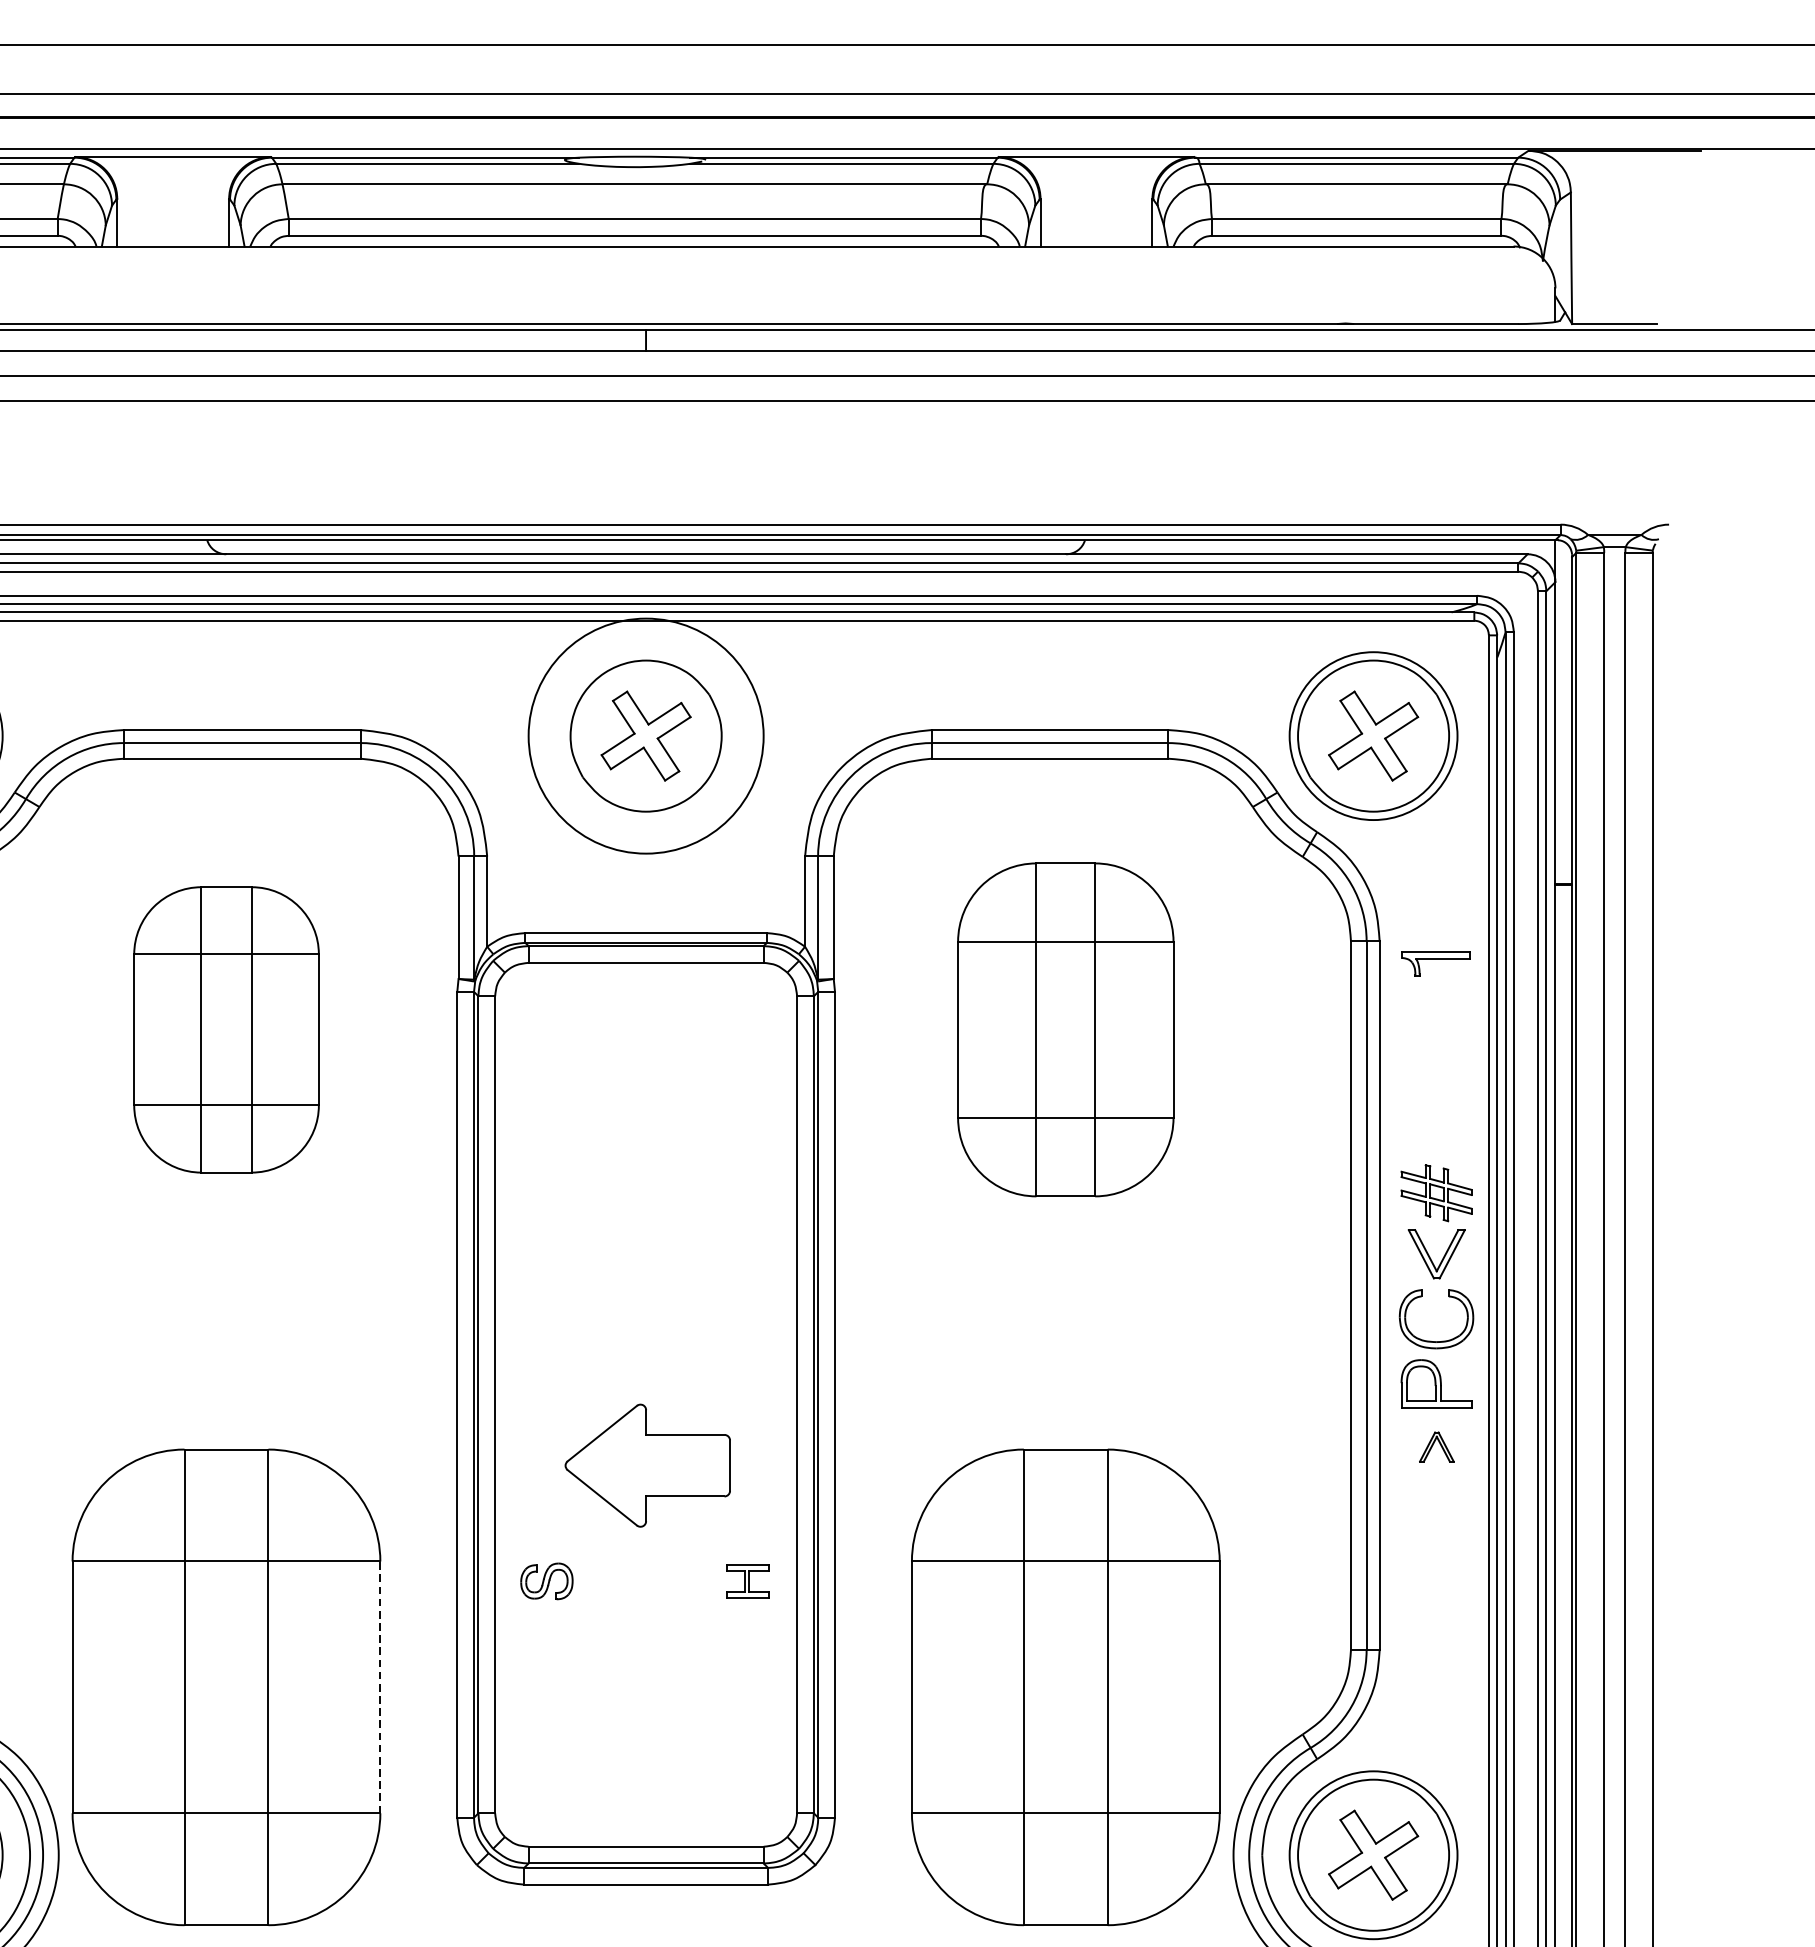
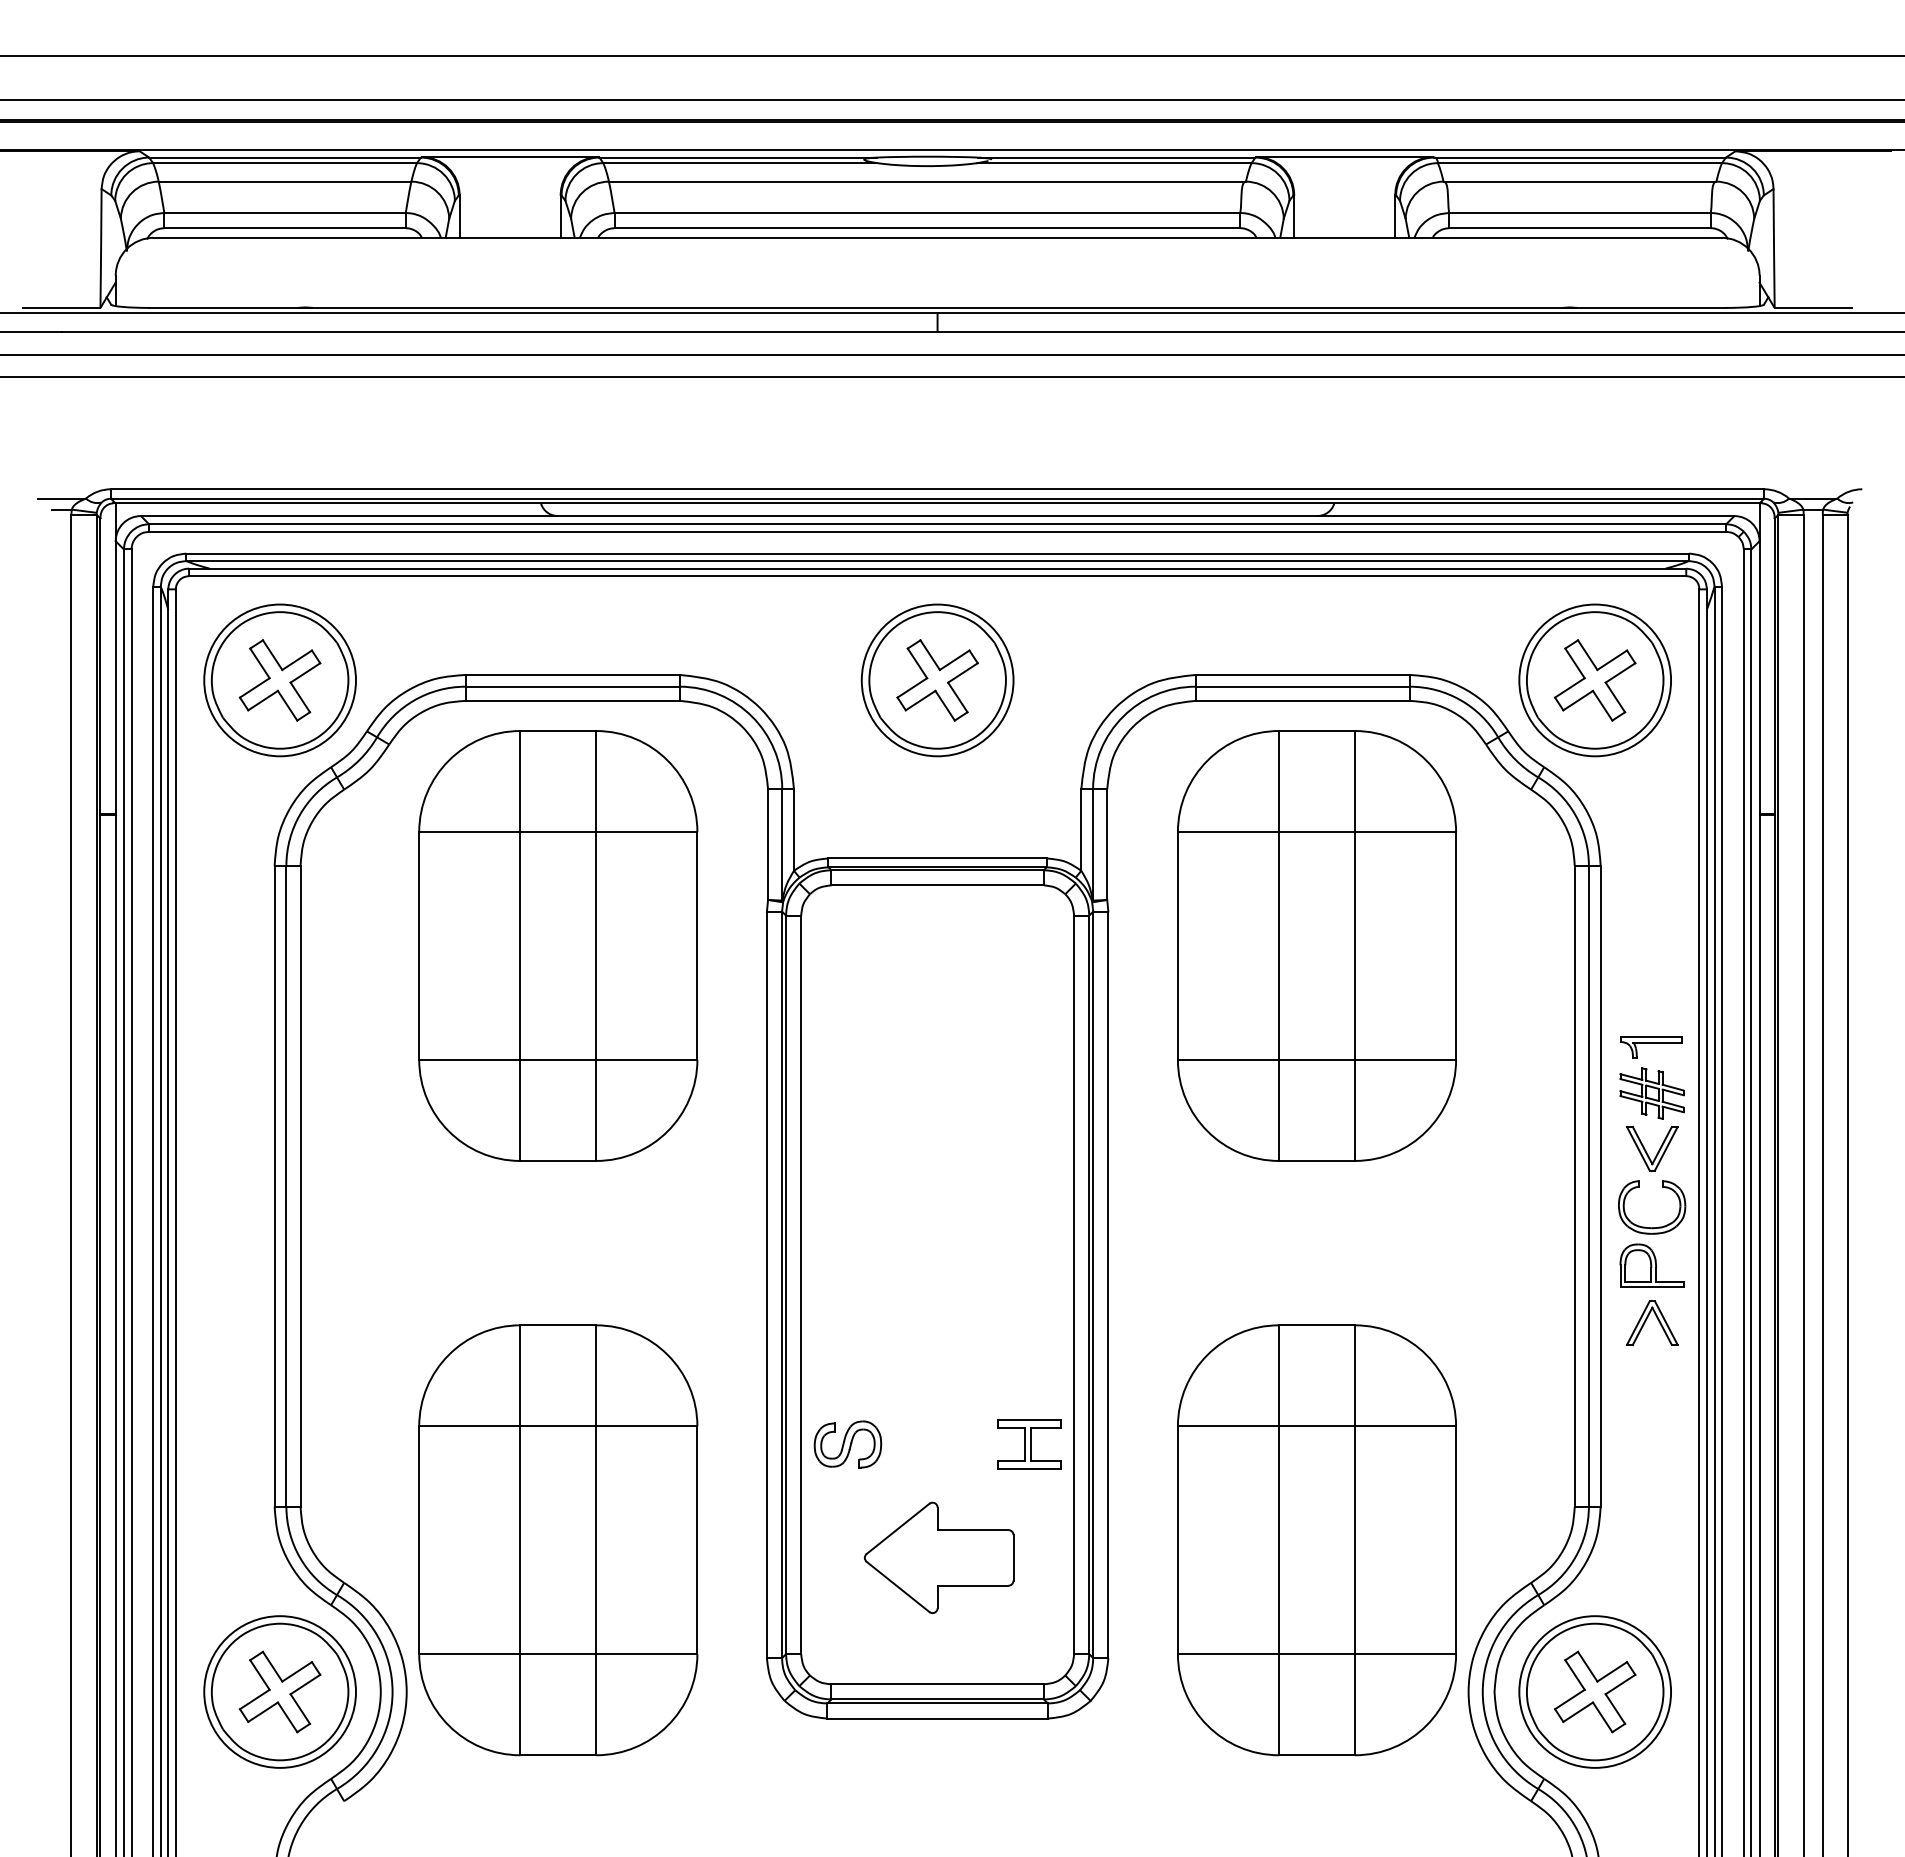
circle: (645, 736) -> (937, 680), size x0.71
part: (1435, 964) -> (1651, 1047), moved
part: (226, 1029) -> (558, 945), size x1.67
part: (1065, 1029) -> (1316, 945), size x1.43
part: (1436, 1446) -> (1652, 1322), size x1.67
part: (648, 1465) -> (939, 1557), moved
part: (546, 1581) -> (847, 1444), size x1.43
part: (747, 1581) -> (1029, 1444), size x1.67
line: (380, 1687) -> (697, 1540), dashed -> solid

